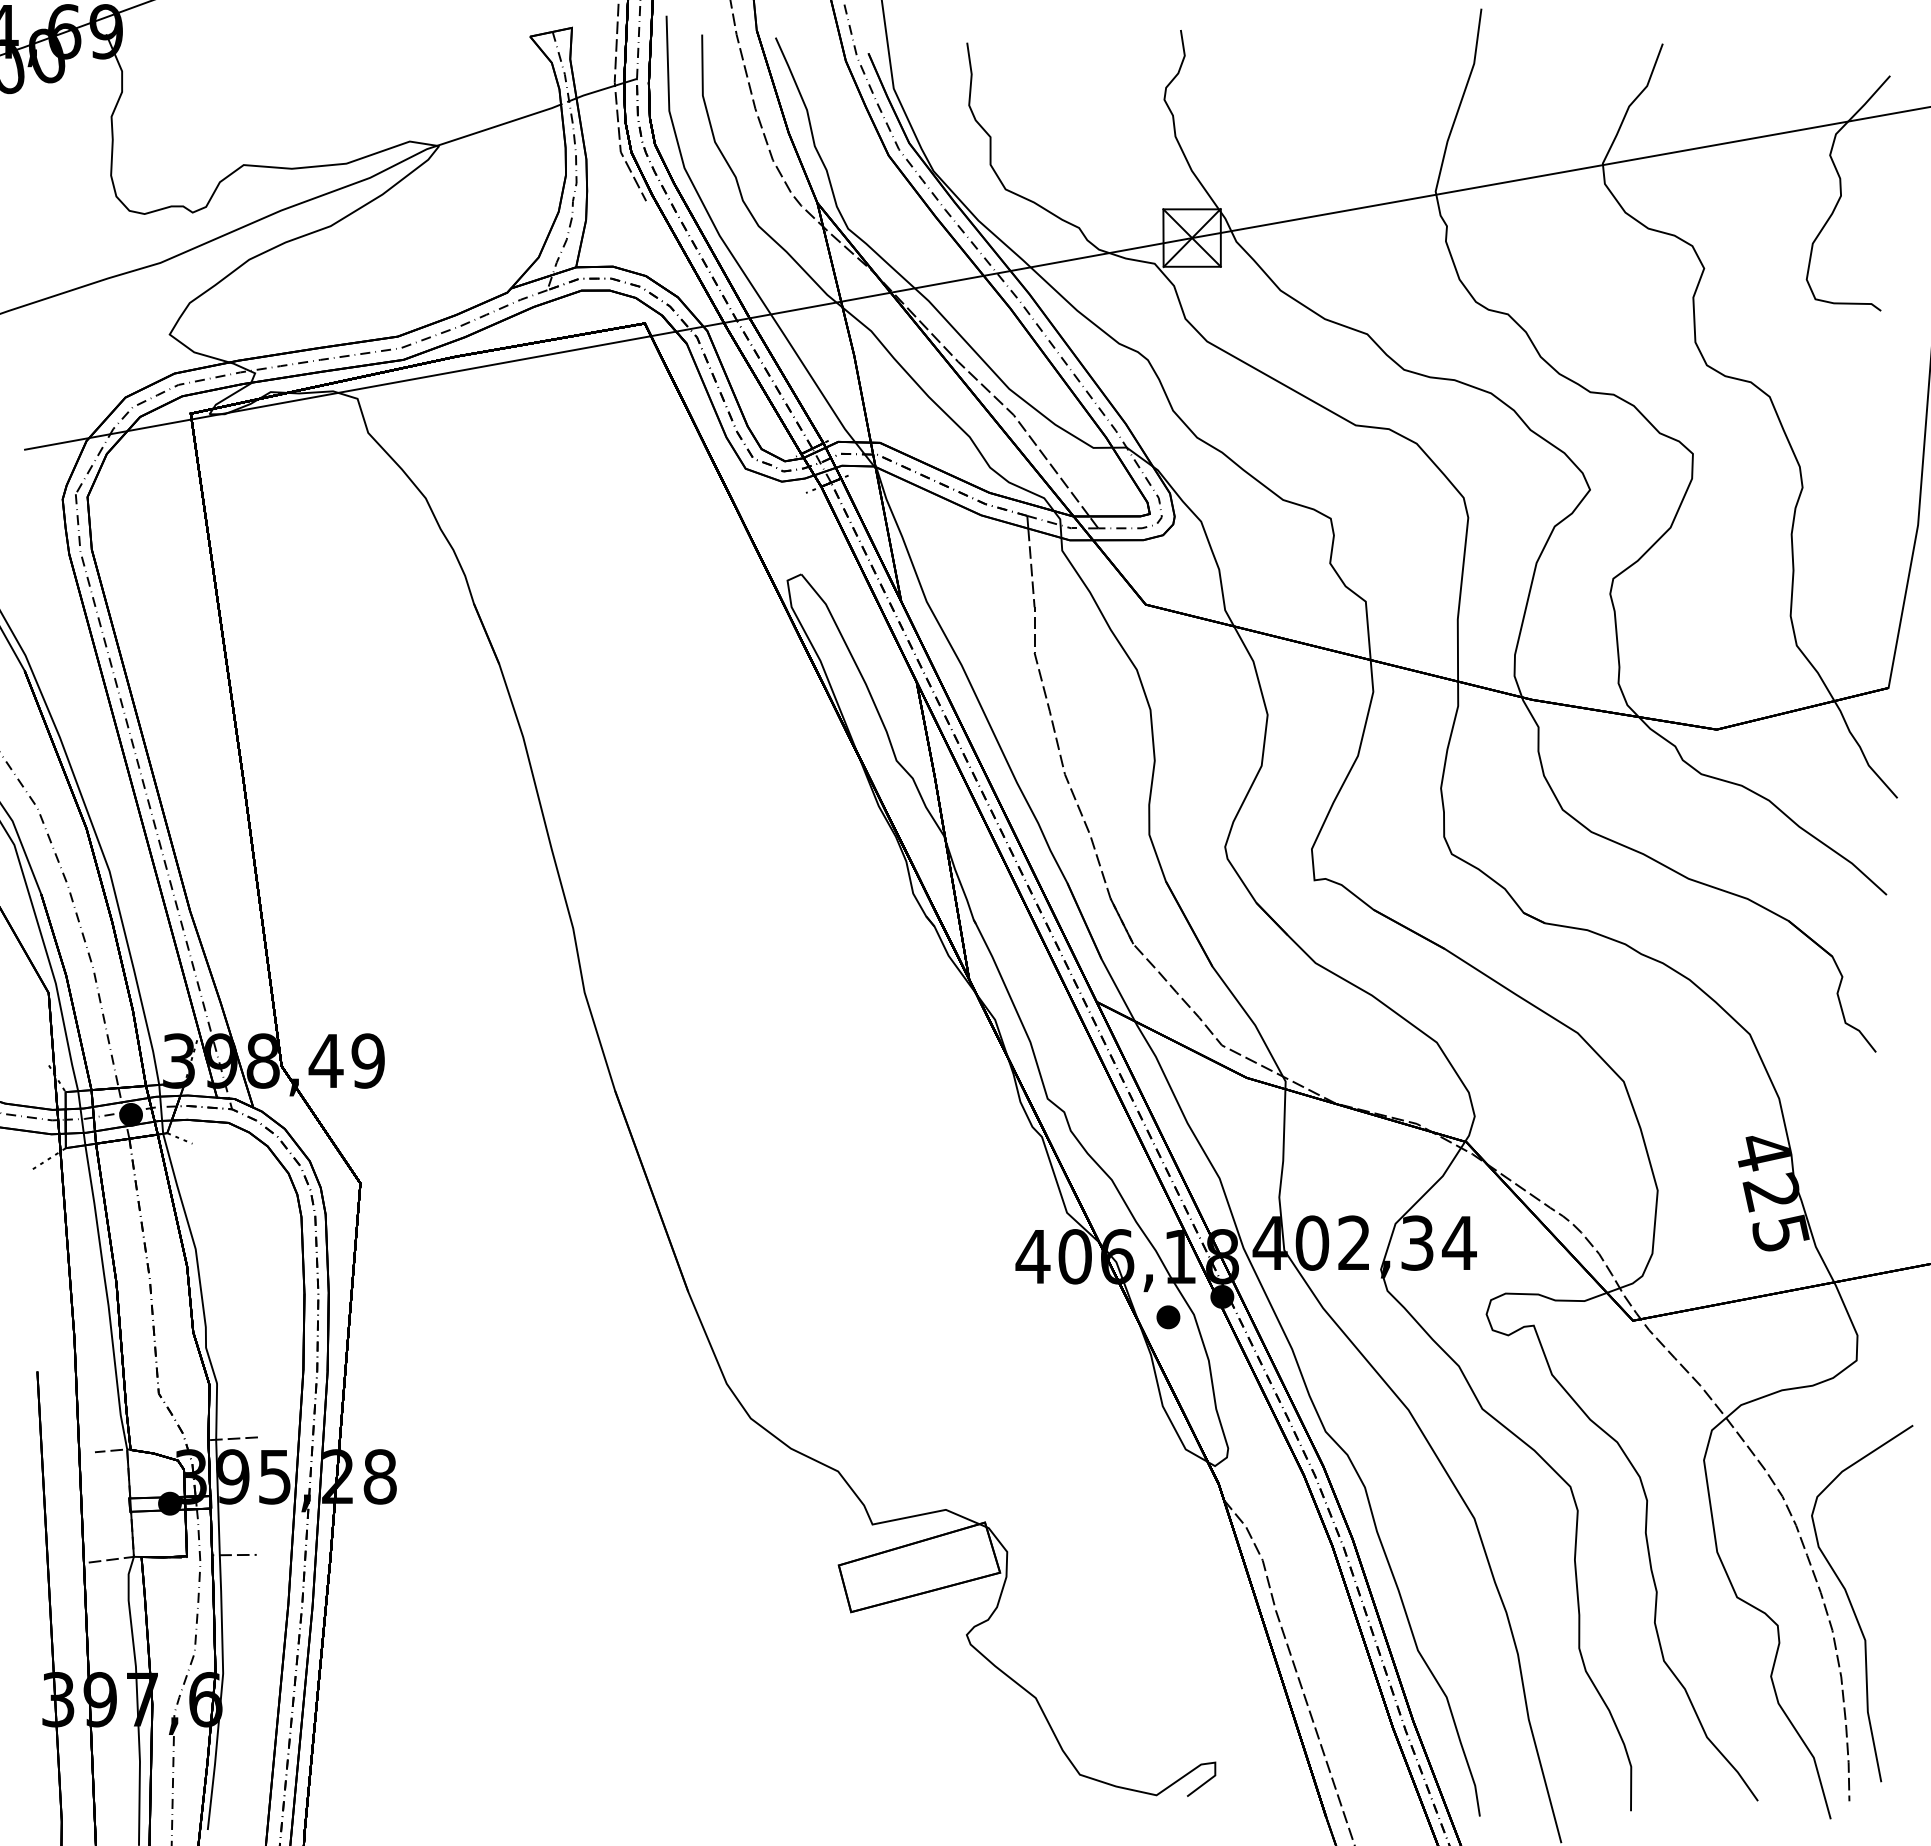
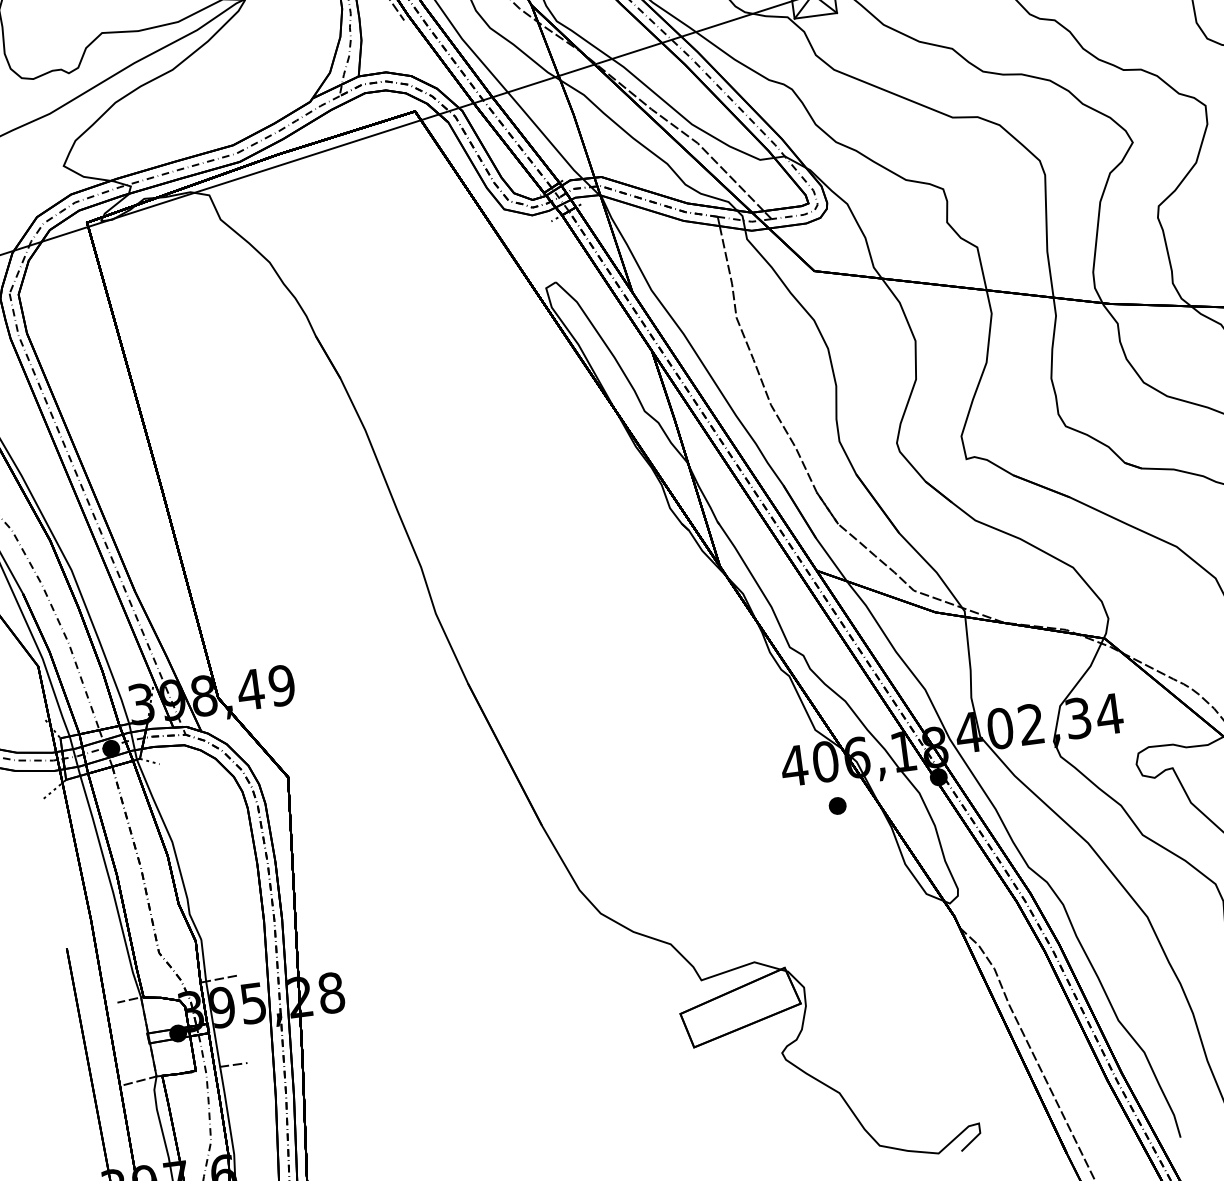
part: (1168, 1317) -> (837, 806), moved

